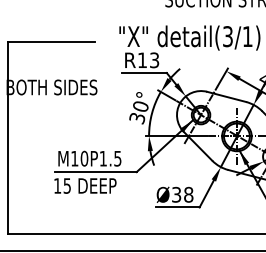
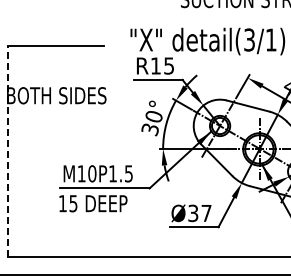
text: (154, 59) -> (169, 65), R13 -> R15
line: (7, 137) -> (8, 150), solid -> dashed
text: (188, 194) -> (206, 213), Ø38 -> Ø37

